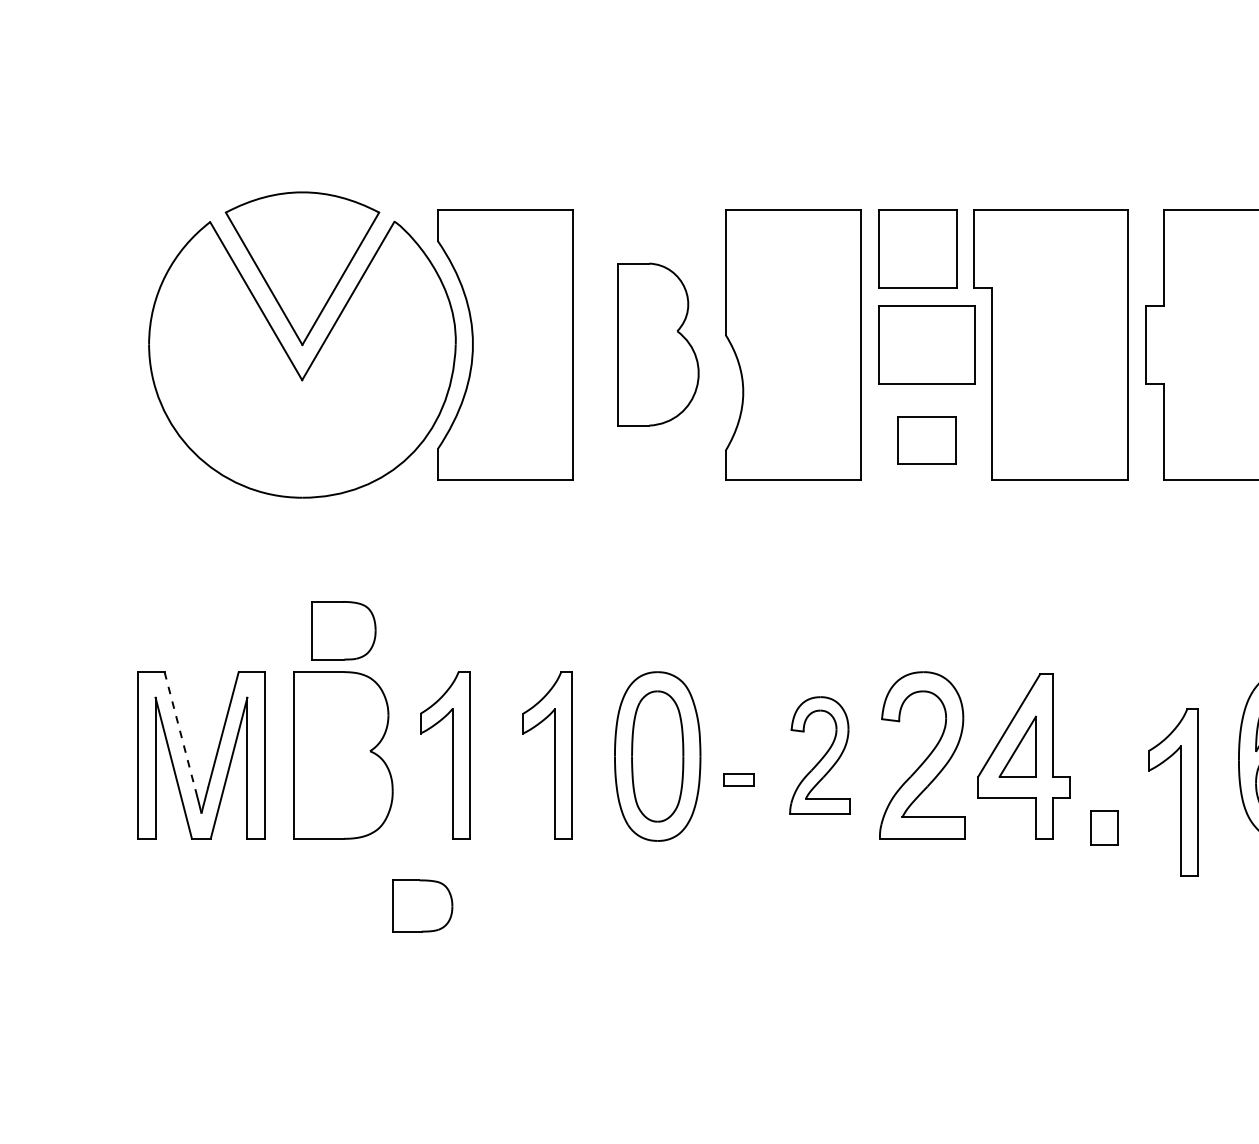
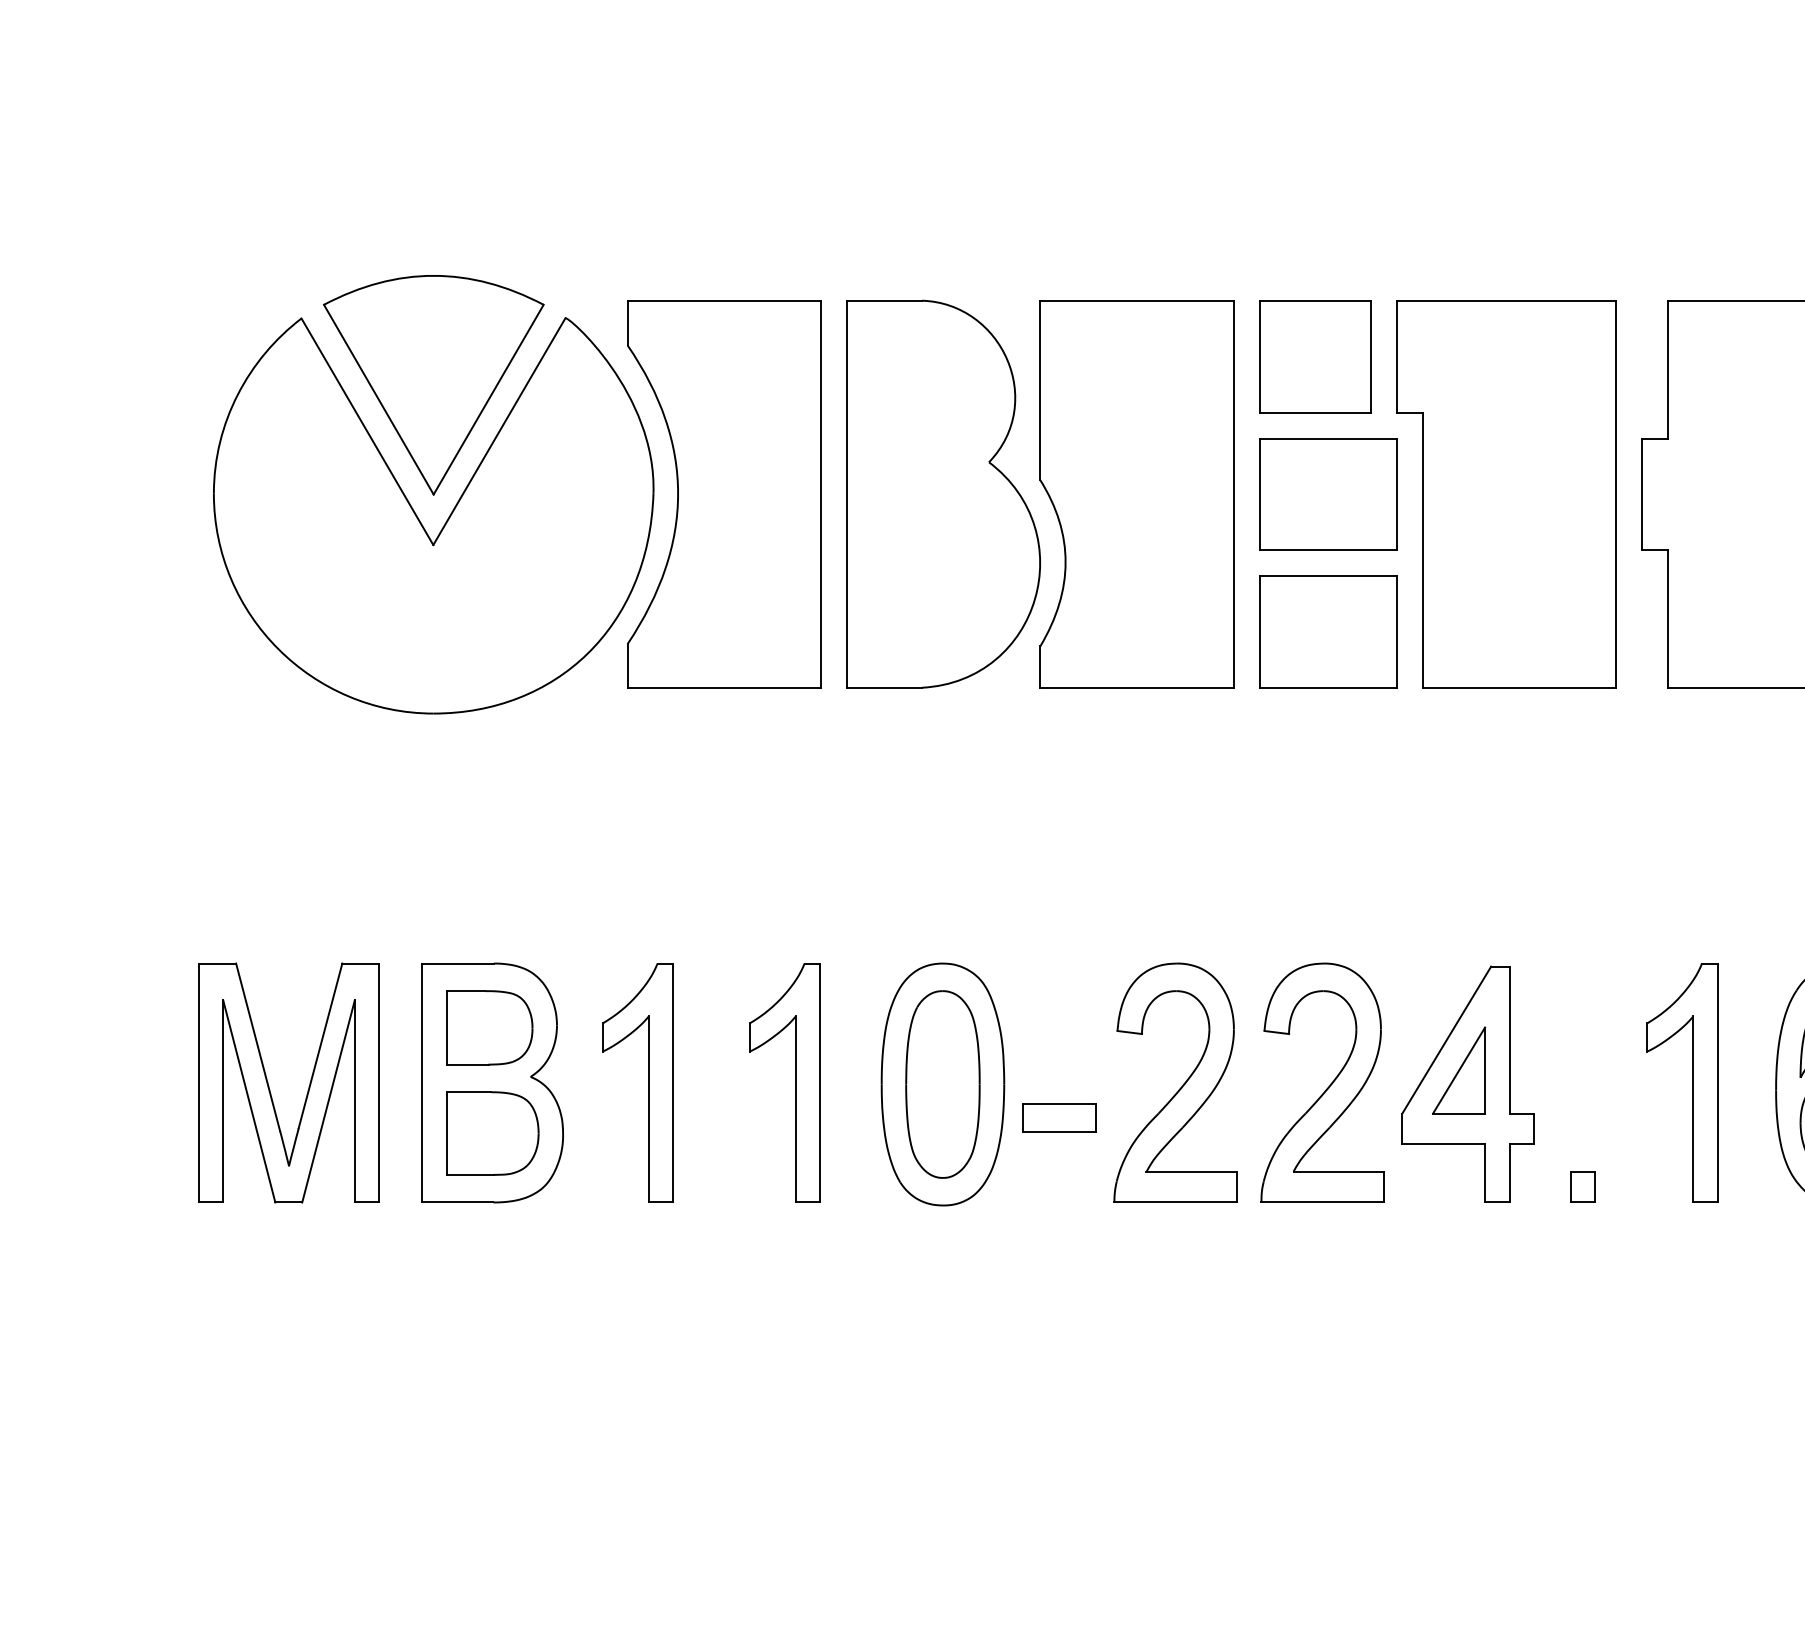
part: (658, 344) -> (944, 493), size x1.67
part: (926, 440) -> (1328, 631), size x1.67
part: (343, 630) -> (492, 1133), moved
line: (180, 731) -> (258, 1048), dashed -> solid
part: (819, 755) -> (1174, 1083), size x1.43
part: (738, 779) -> (1058, 1117), size x1.67
part: (1180, 792) -> (1692, 1083), moved
part: (1104, 827) -> (1583, 1186), size x0.62
part: (422, 905) -> (489, 1027), moved

